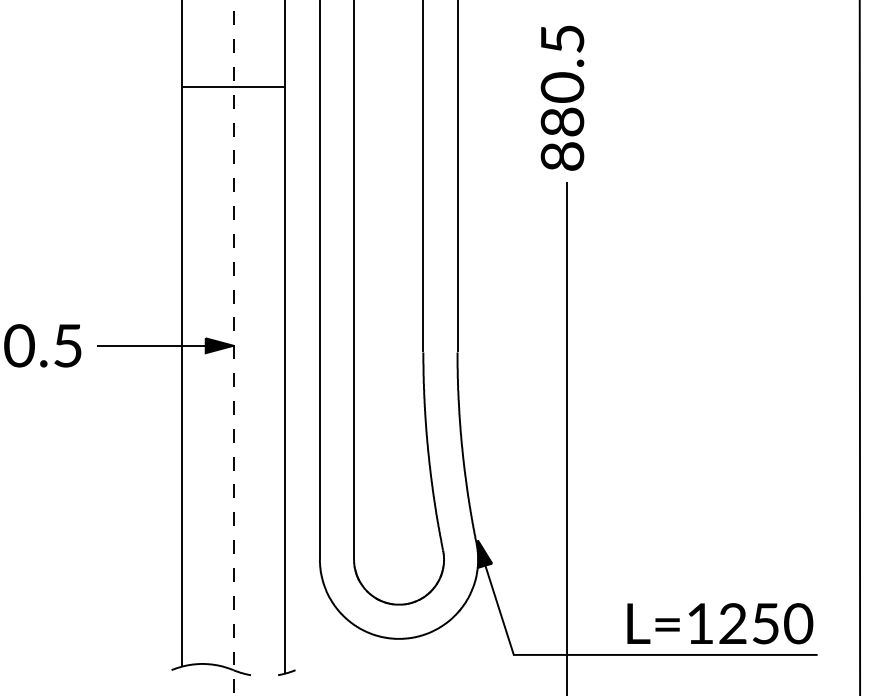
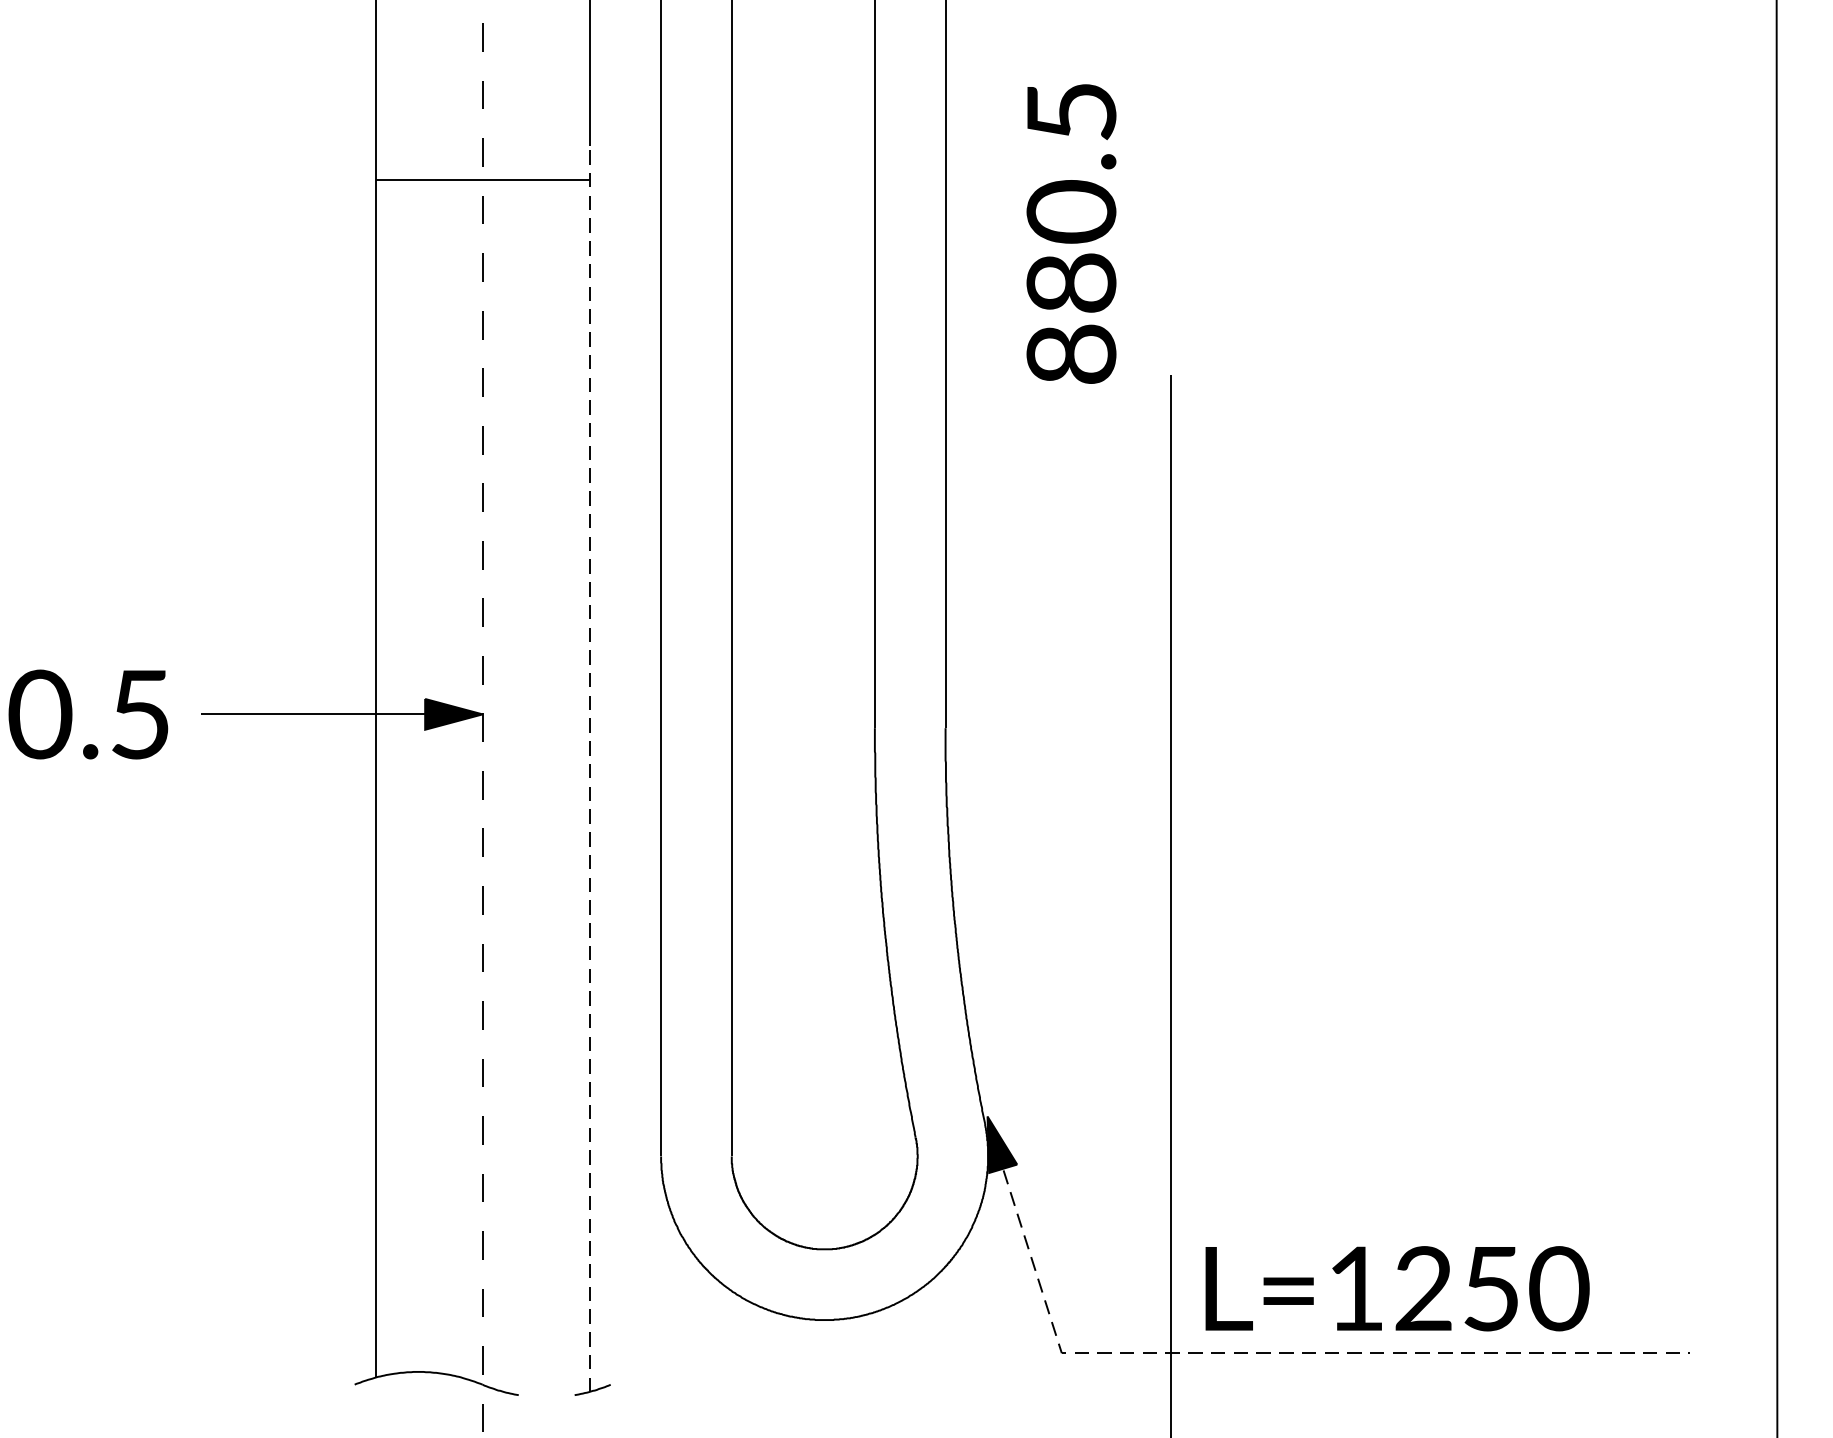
text: (562, 97) -> (1071, 232), moved
line: (285, 371) -> (590, 767), solid -> dashed
text: (720, 623) -> (1397, 1288), moved
line: (613, 654) -> (1267, 1352), solid -> dashed

